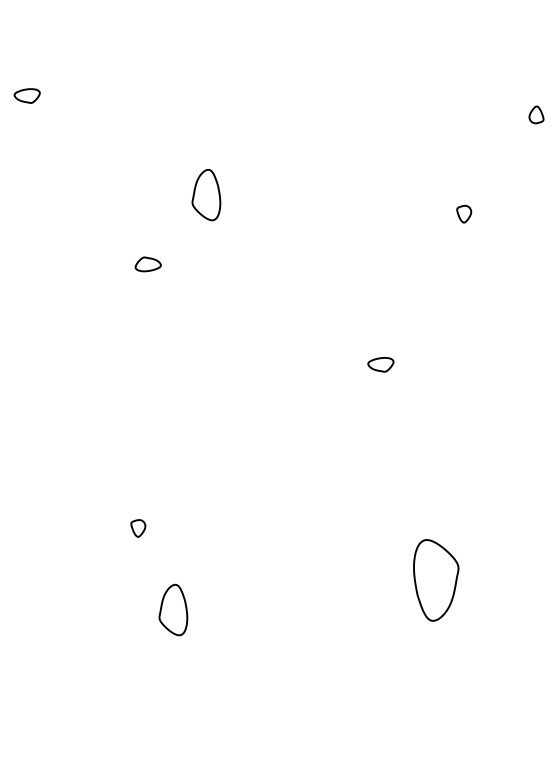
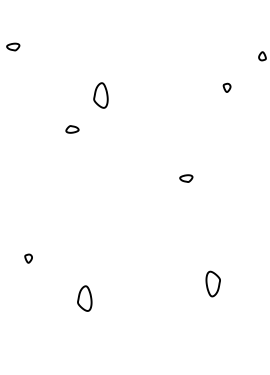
part: (462, 213) -> (226, 87), moved
part: (138, 528) -> (28, 258), moved
part: (434, 579) -> (212, 283), size x0.62

